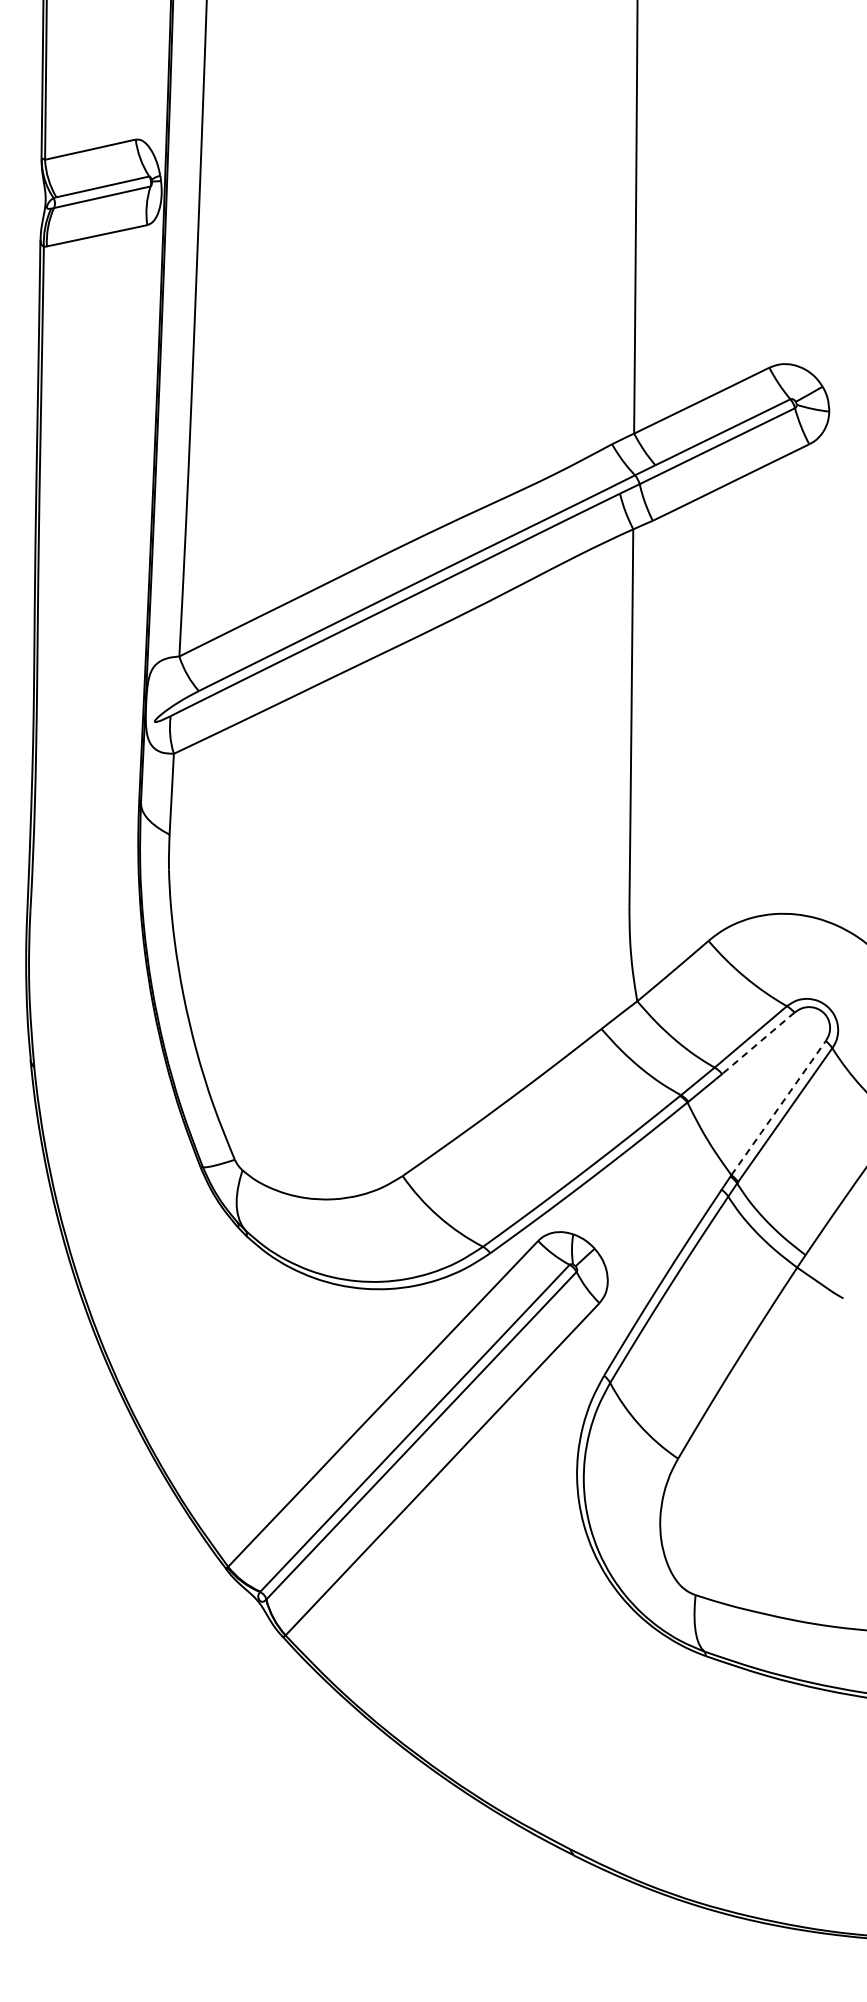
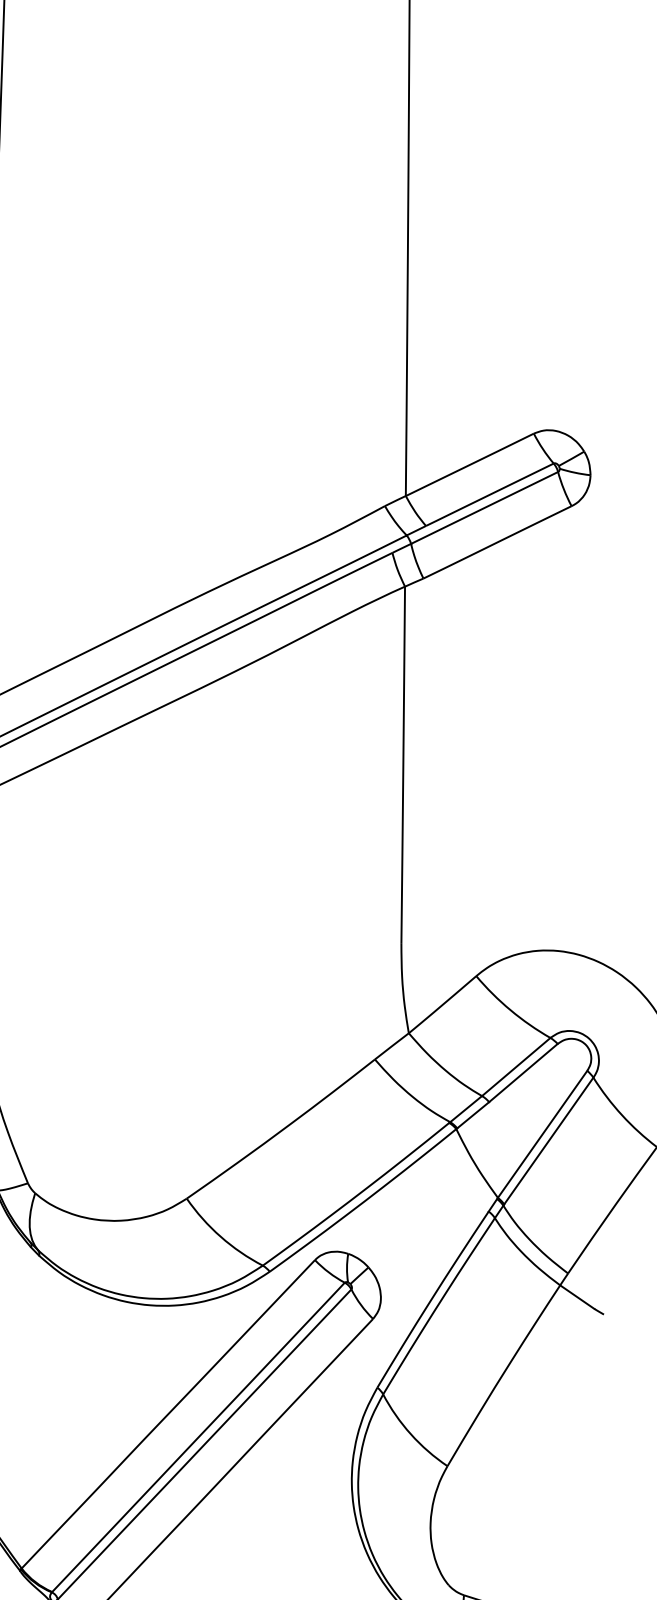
line: (757, 1043) -> (522, 1073), dashed -> solid
line: (778, 1107) -> (542, 1133), dashed -> solid

